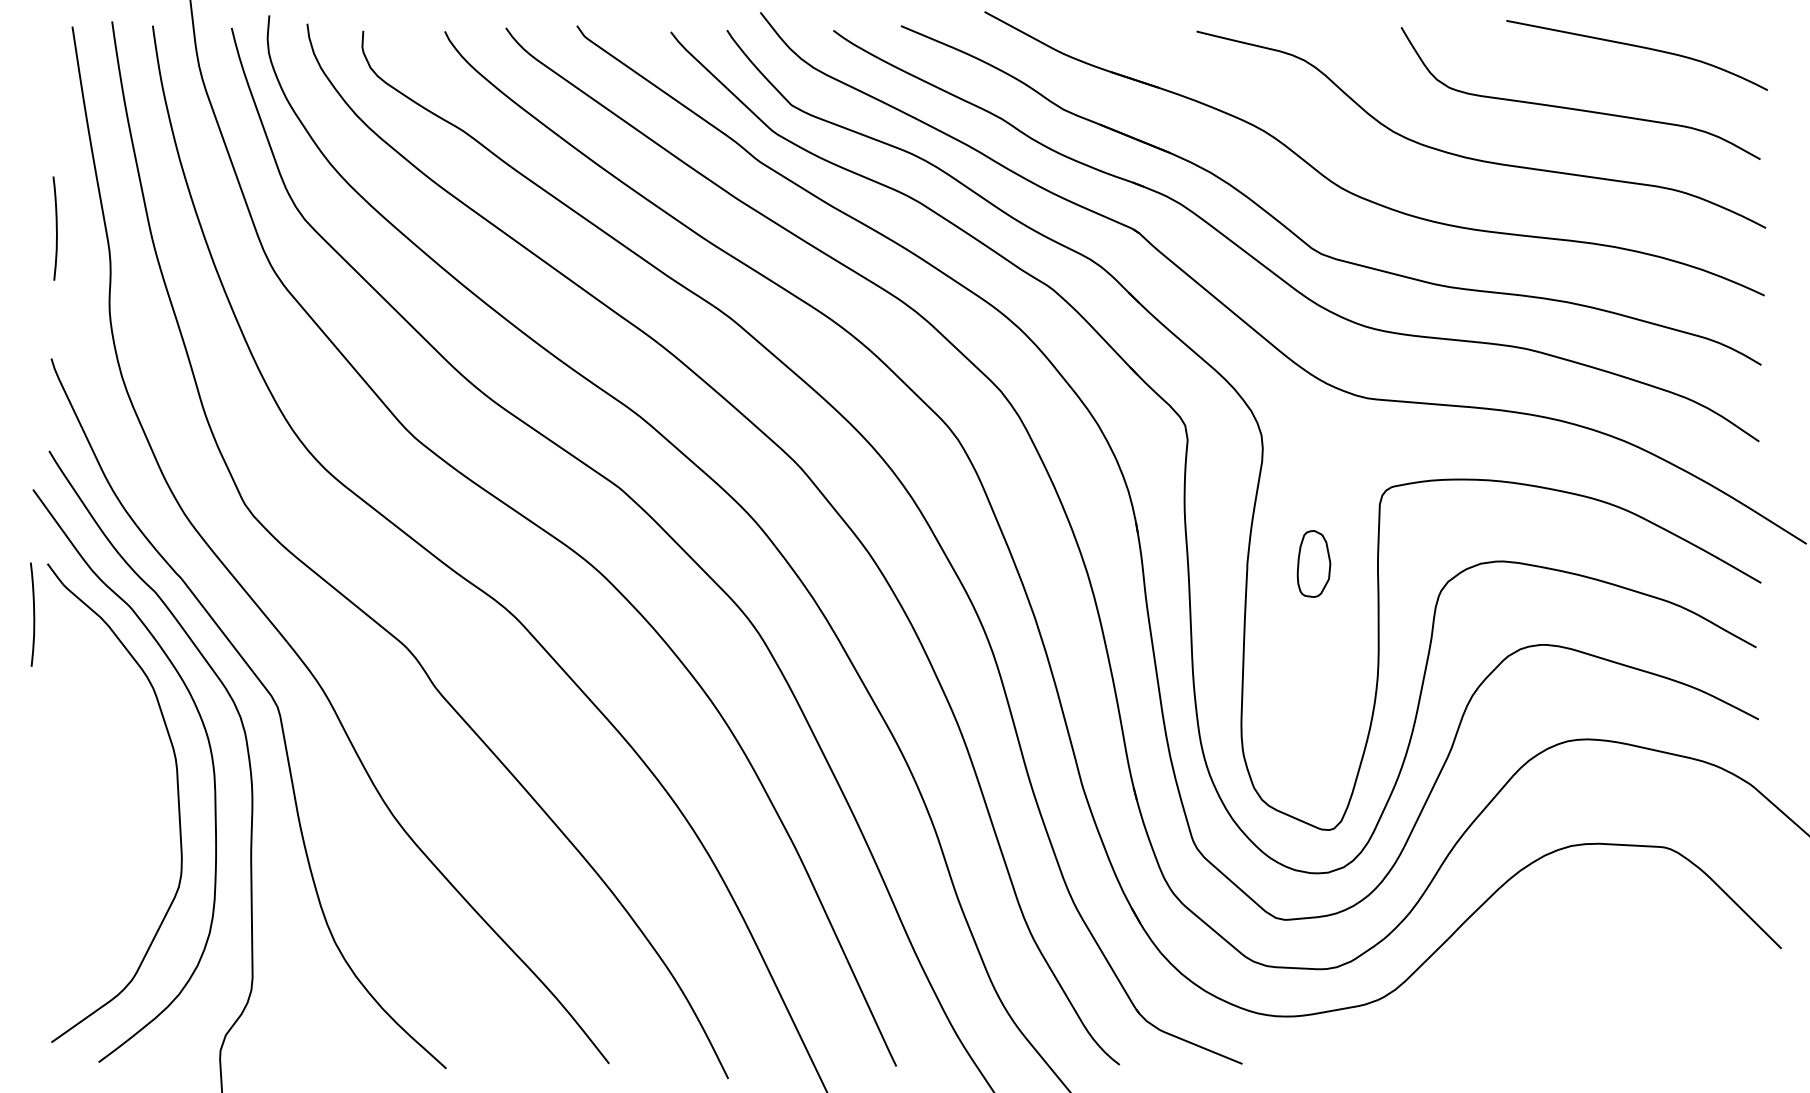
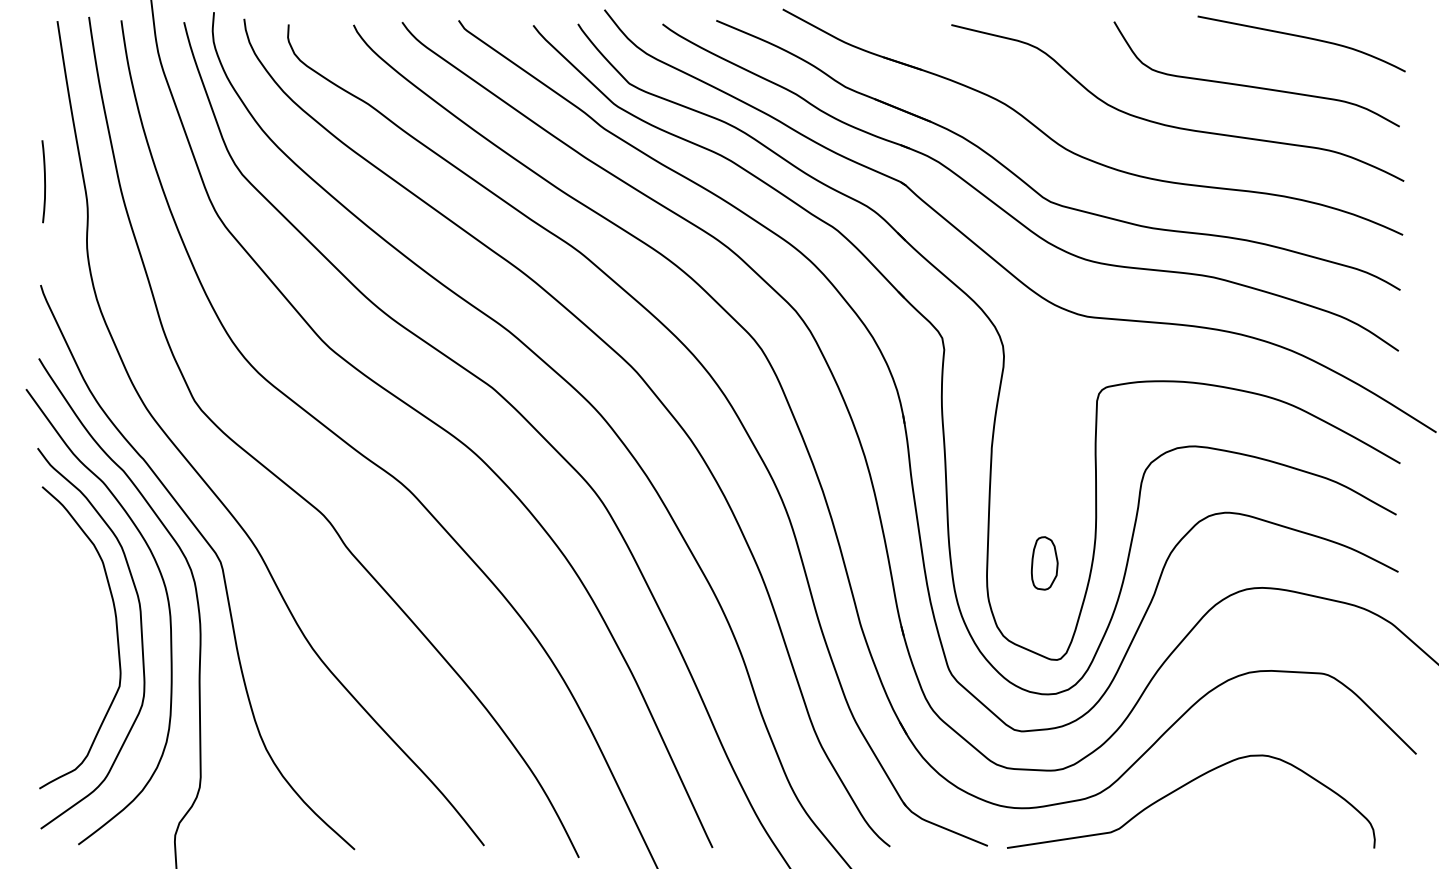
part: (1313, 564) -> (1044, 563), moved
curve: (33, 614) -> (26, 488), removed
curve: (146, 801) -> (116, 637), added
curve: (1486, 991) -> (1181, 788), added

